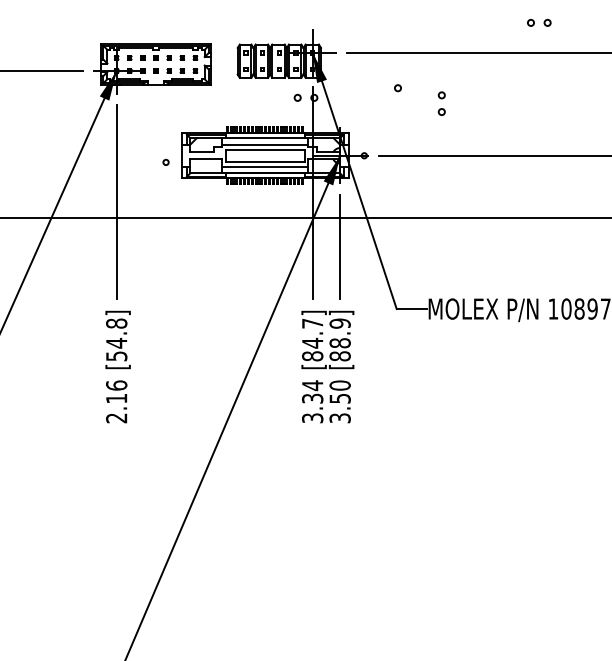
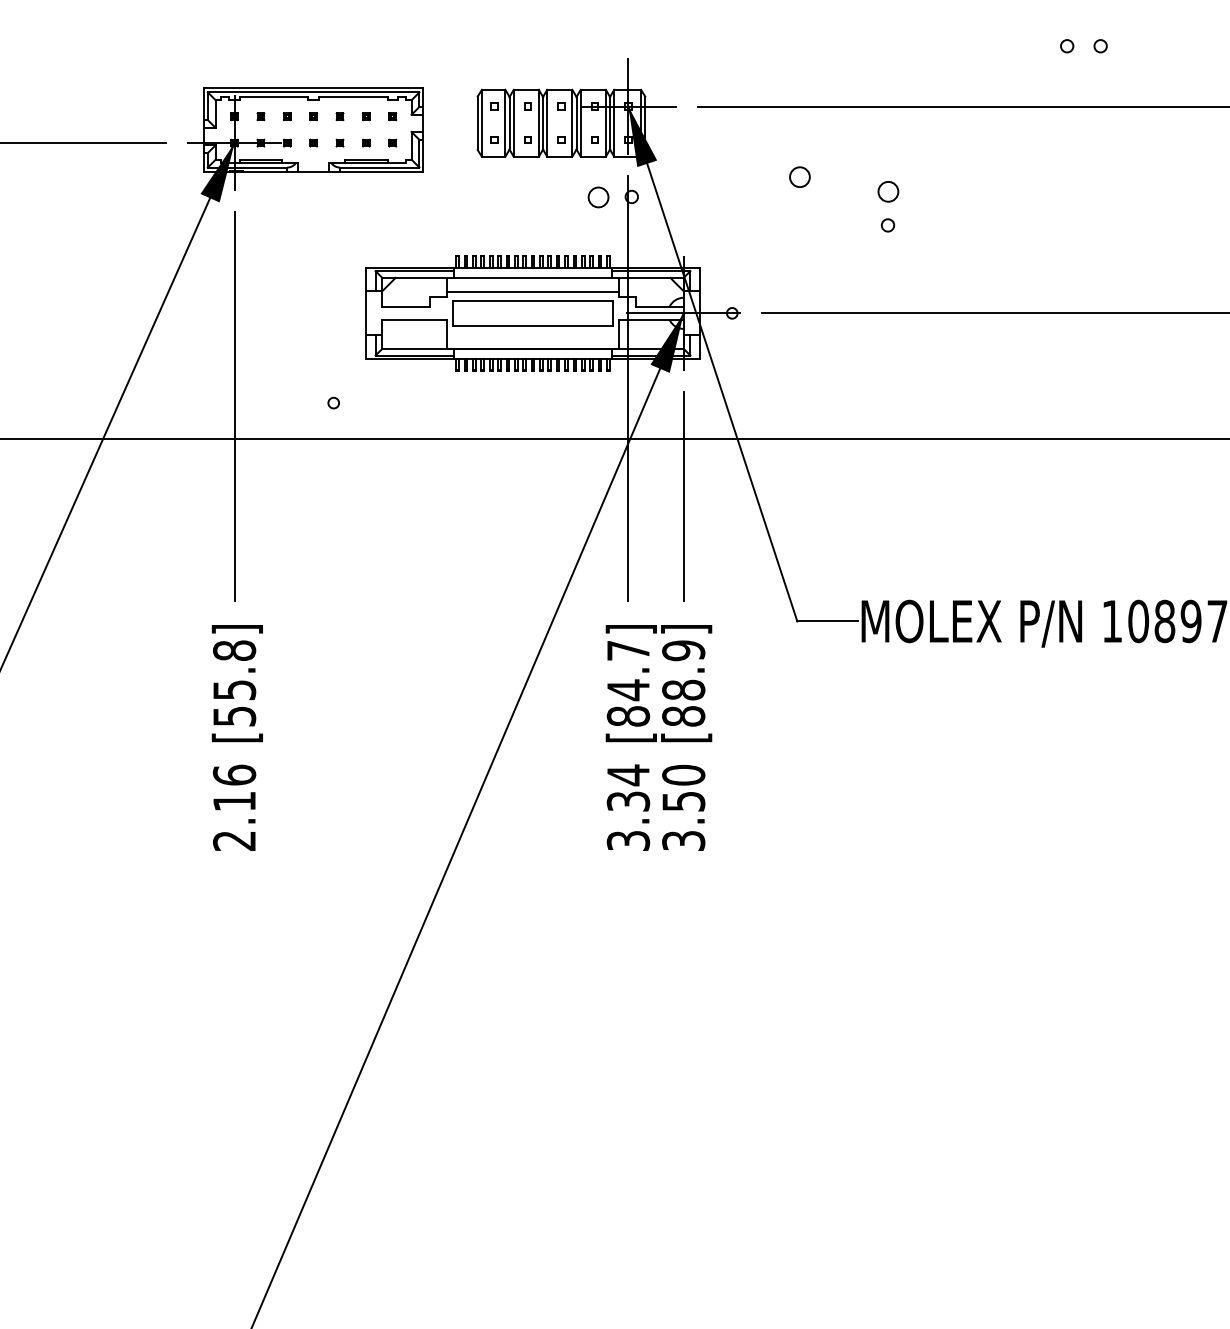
circle: (397, 88) -> (798, 178), size x1.6
circle: (441, 95) -> (887, 192), size x1.6
circle: (297, 97) -> (597, 196), size x1.6
circle: (165, 161) -> (332, 401), moved
line: (265, 166) -> (533, 334), removed
text: (116, 342) -> (234, 688), [54.8] -> [55.8]

